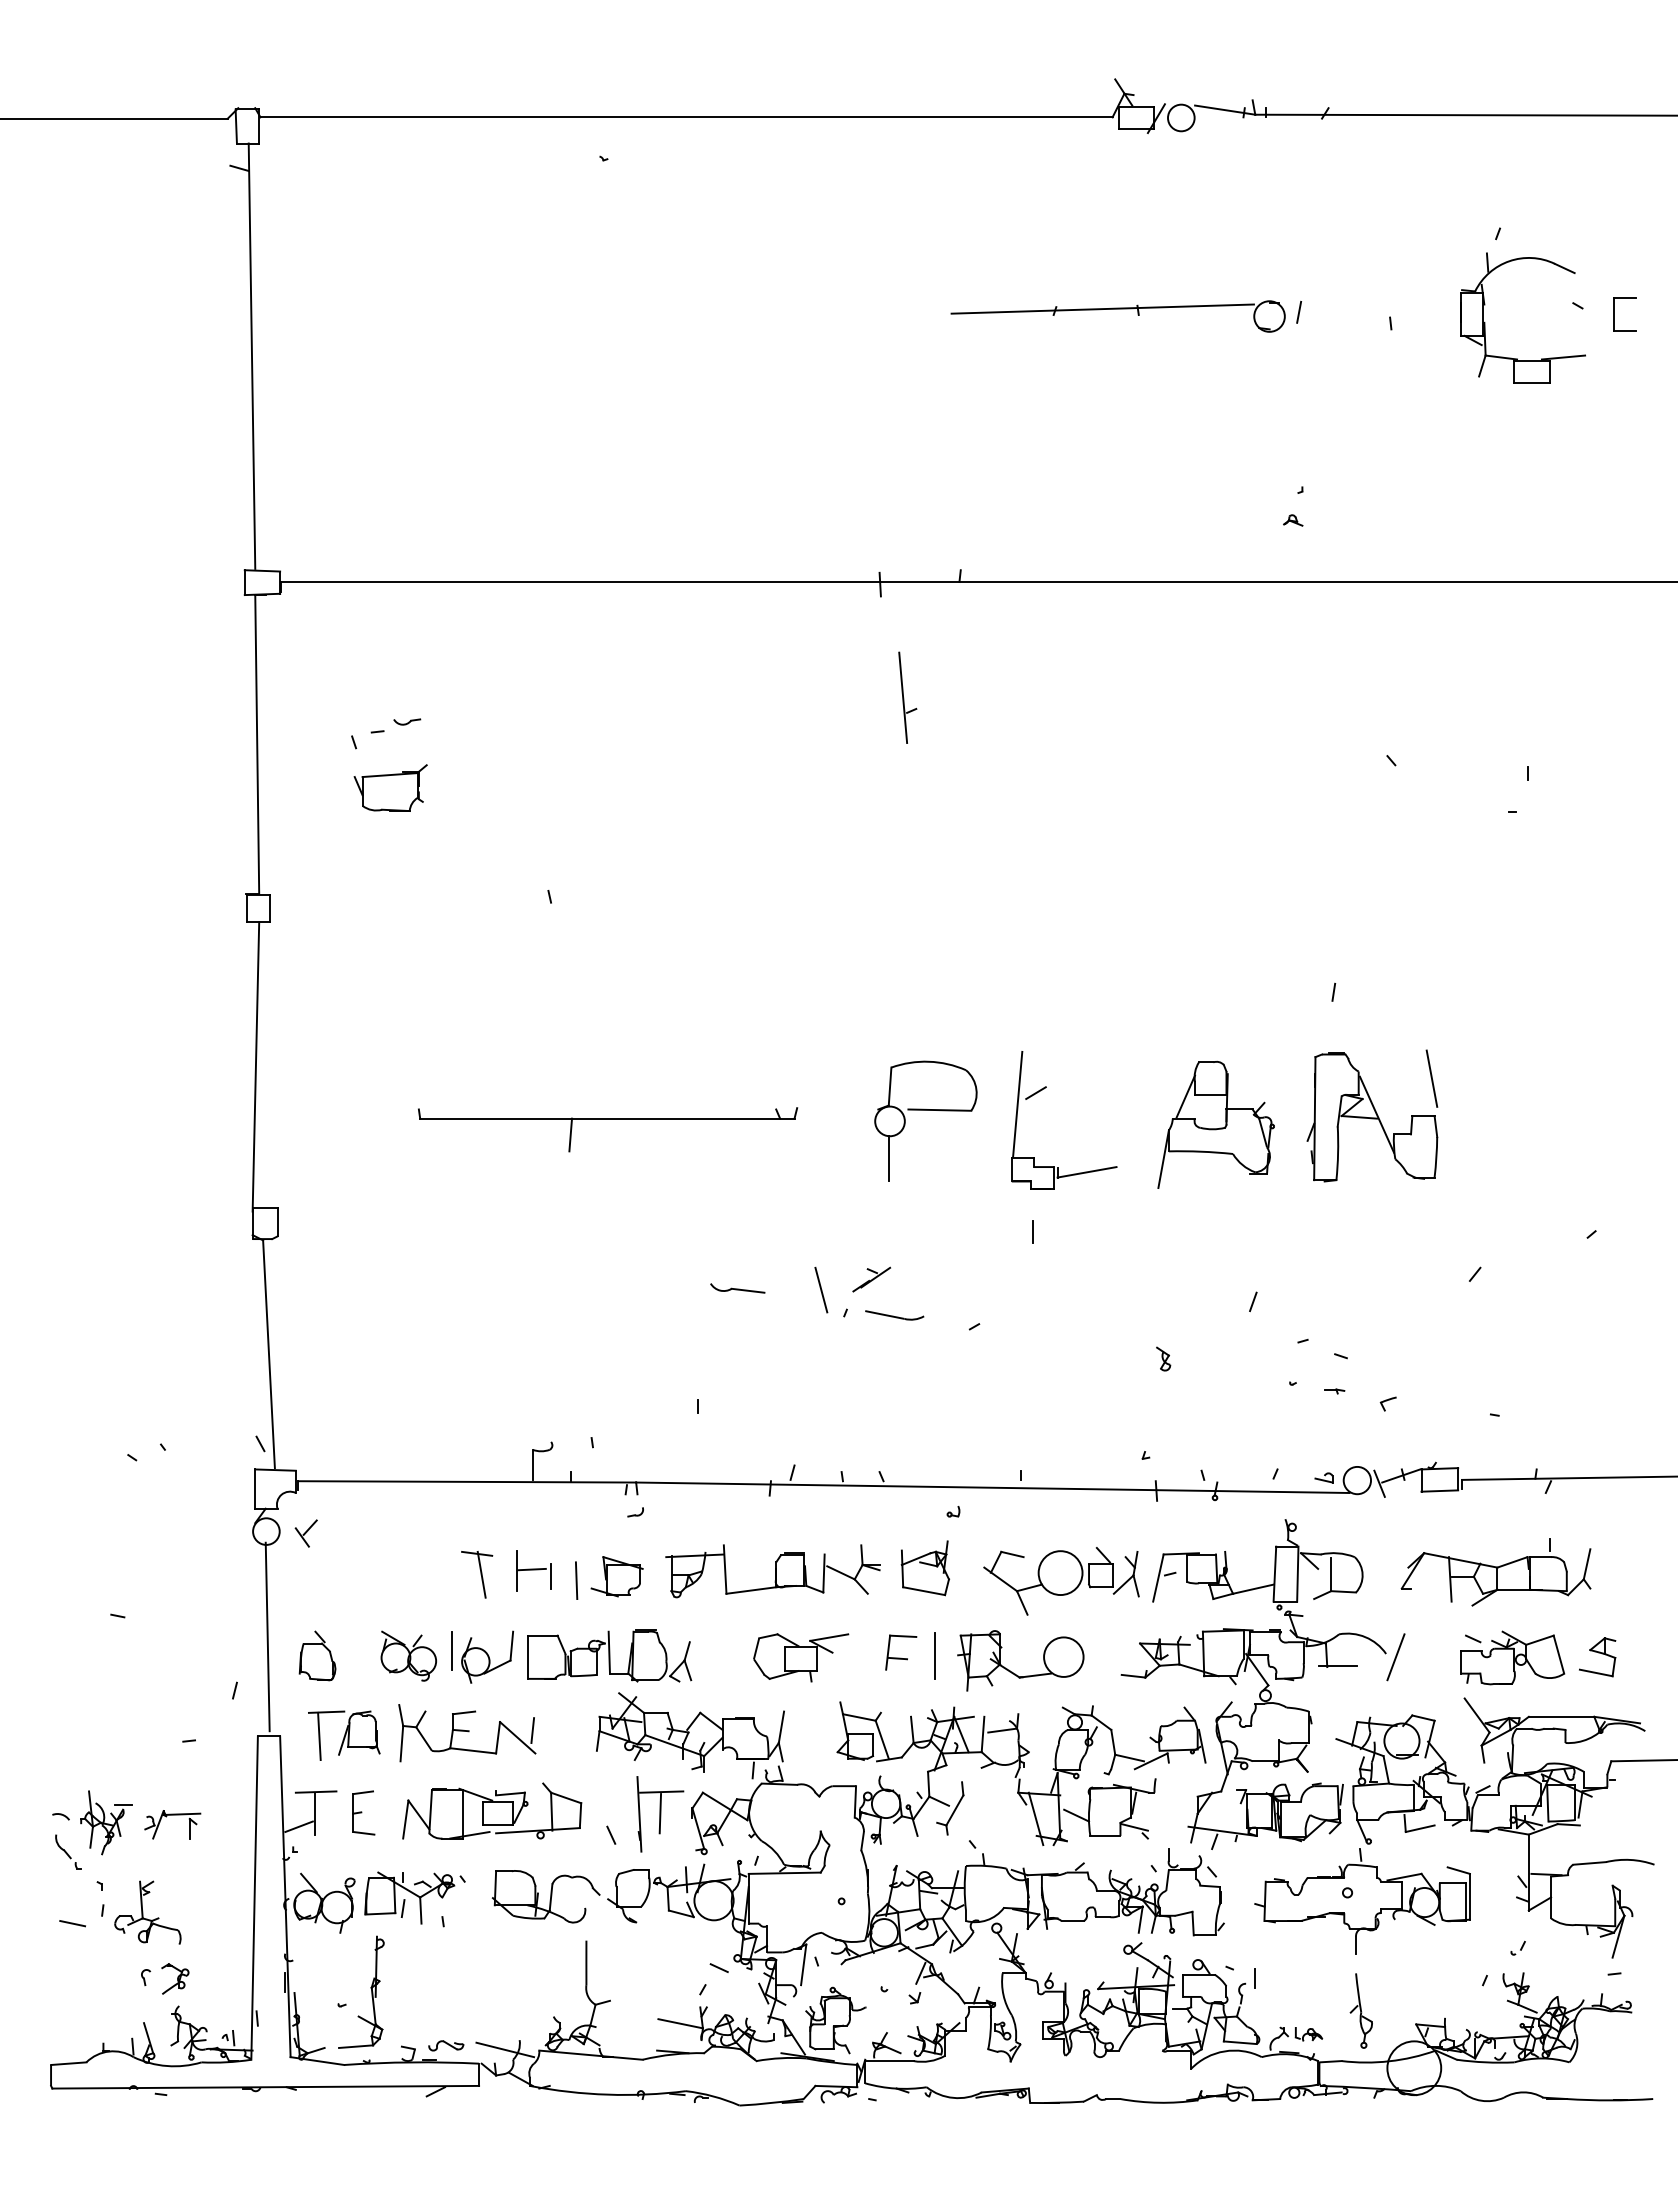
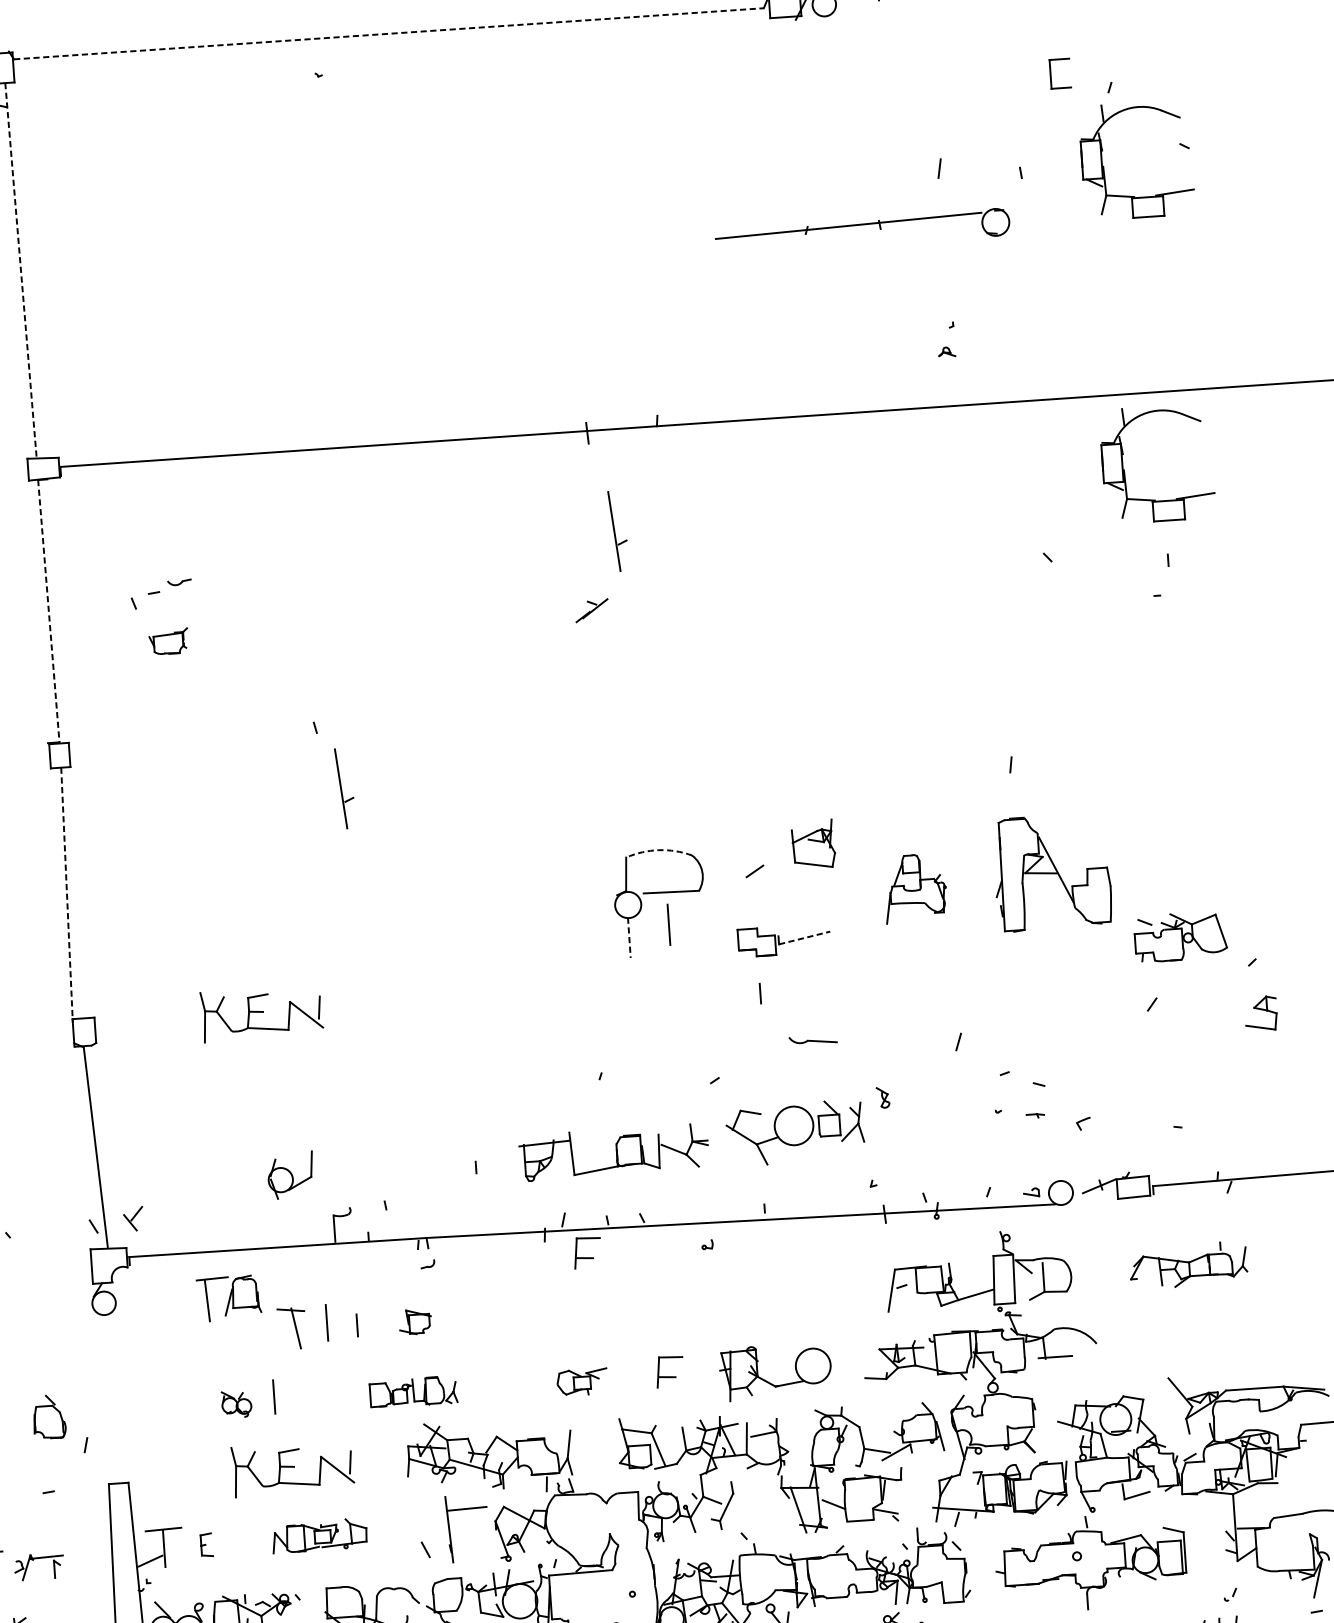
line: (687, 117) -> (389, 33), solid -> dashed
part: (1117, 309) -> (861, 225), moved
part: (1614, 314) -> (1051, 74), moved
line: (252, 356) -> (21, 270), solid -> dashed
part: (1485, 667) -> (1124, 469), added
line: (257, 744) -> (49, 611), solid -> dashed
part: (390, 787) -> (168, 641), size x0.6
part: (578, 967) -> (344, 788), added
arc: (928, 1061) -> (658, 850), solid -> dashed
line: (255, 1066) -> (66, 894), solid -> dashed
line: (1431, 1078) -> (1102, 834), removed
line: (1017, 1103) -> (739, 881), removed
part: (608, 1119) -> (380, 920), removed
part: (1215, 1124) -> (914, 888), size x0.6
line: (888, 1158) -> (629, 937), solid -> dashed
line: (1087, 1172) -> (805, 938), solid -> dashed
part: (467, 1216) -> (262, 1014), added
part: (871, 1279) -> (591, 610), moved
part: (737, 1288) -> (812, 1040), moved
line: (821, 1289) -> (578, 1057), removed
part: (894, 1315) -> (643, 1075), removed
line: (1379, 1483) -> (1080, 1194), removed
part: (817, 1511) -> (587, 1252), added
part: (305, 1533) -> (132, 1219), moved
part: (924, 1568) -> (812, 844), moved
line: (531, 1569) -> (339, 1320), removed
part: (772, 1571) -> (613, 1152), moved
part: (1495, 1572) -> (1188, 1265), size x0.7
part: (616, 1576) -> (414, 1321), size x0.7
line: (576, 1580) -> (379, 1327), removed
part: (1061, 1581) -> (795, 1133), moved
line: (267, 1636) -> (111, 1395), removed
part: (317, 1655) -> (49, 1416), moved
part: (408, 1655) -> (236, 1403), size x0.6
part: (609, 1655) -> (413, 1391), size x0.6
line: (934, 1655) -> (668, 924), moved
part: (487, 1656) -> (290, 1174), moved
part: (801, 1657) -> (582, 1382), size x0.6
line: (1395, 1657) -> (1105, 1346), removed
part: (1512, 1657) -> (1180, 936), moved
part: (1597, 1657) -> (1261, 1014), moved
part: (344, 1735) -> (229, 1298), moved
part: (492, 1810) -> (319, 1535), size x0.6
part: (363, 1812) -> (206, 1544), size x0.6
line: (660, 1813) -> (467, 1527), removed

